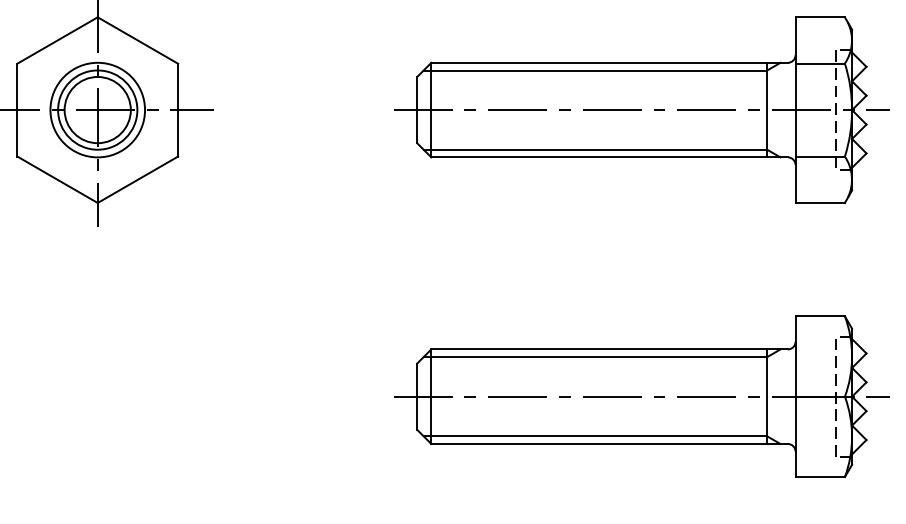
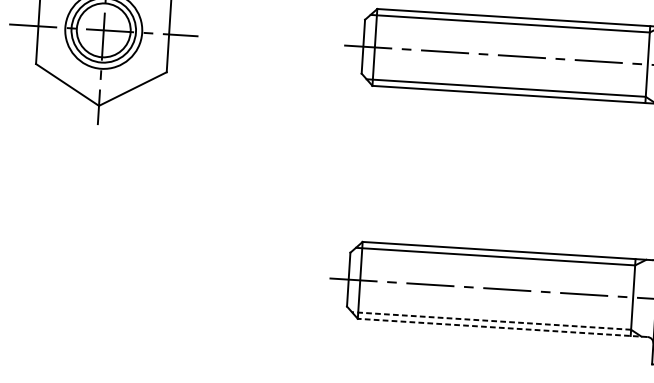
line: (595, 436) -> (491, 321), solid -> dashed
line: (609, 444) -> (502, 328), solid -> dashed

